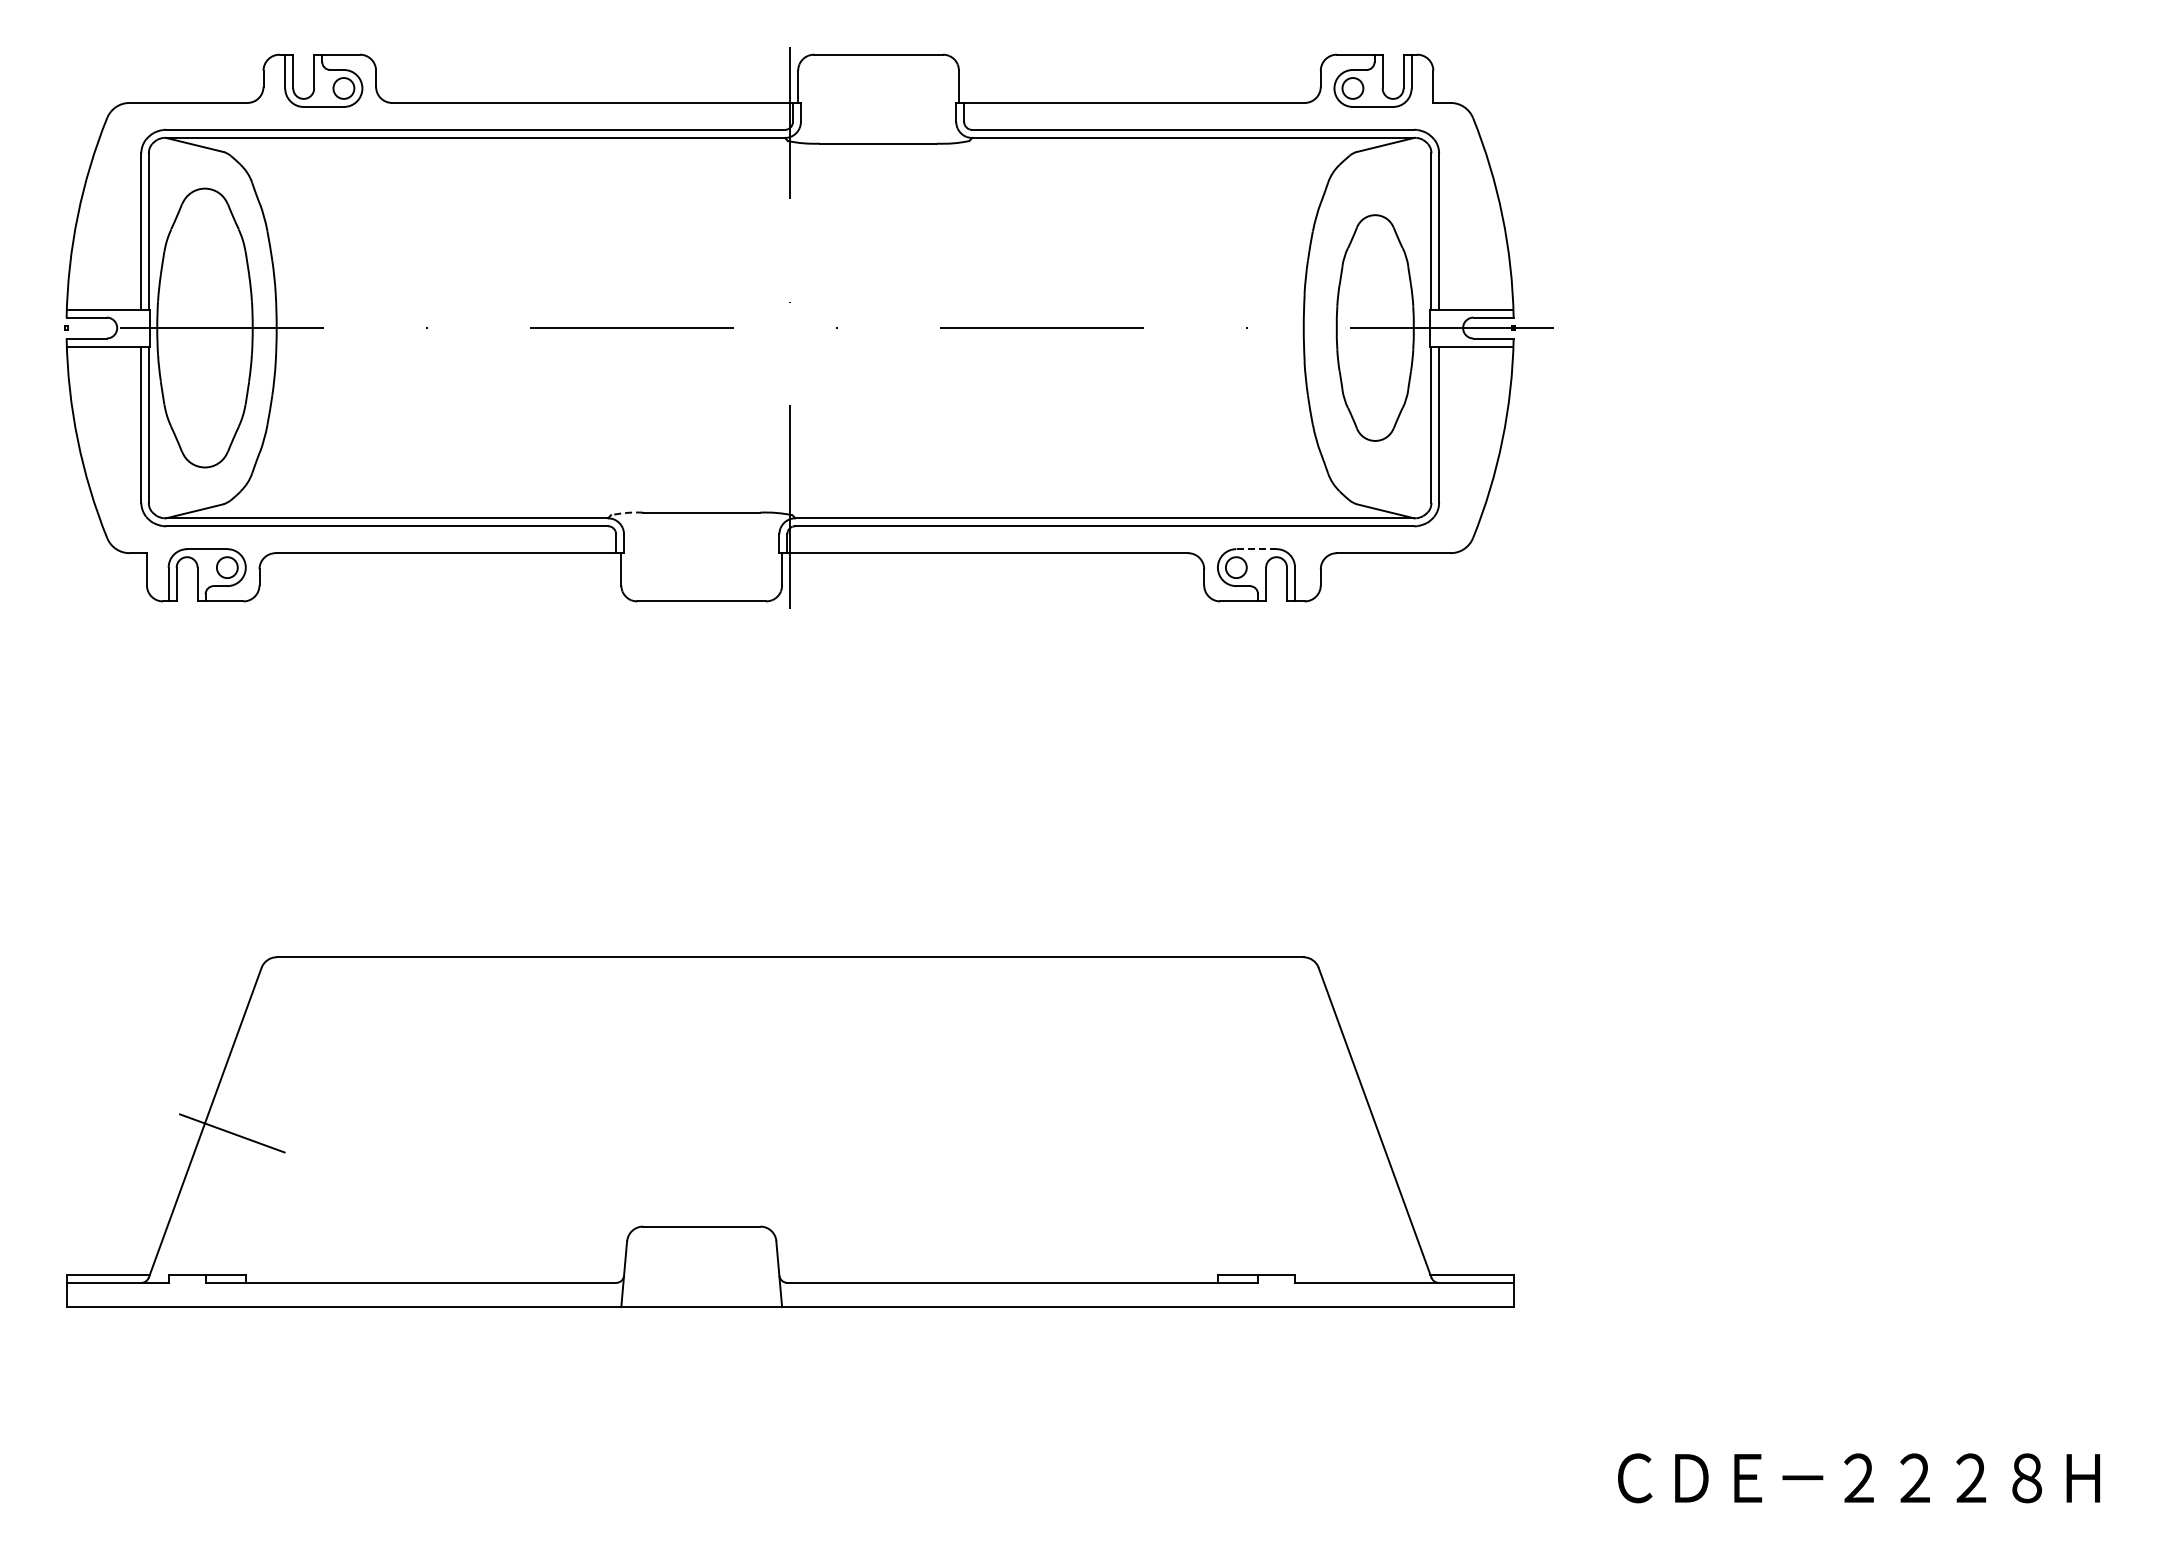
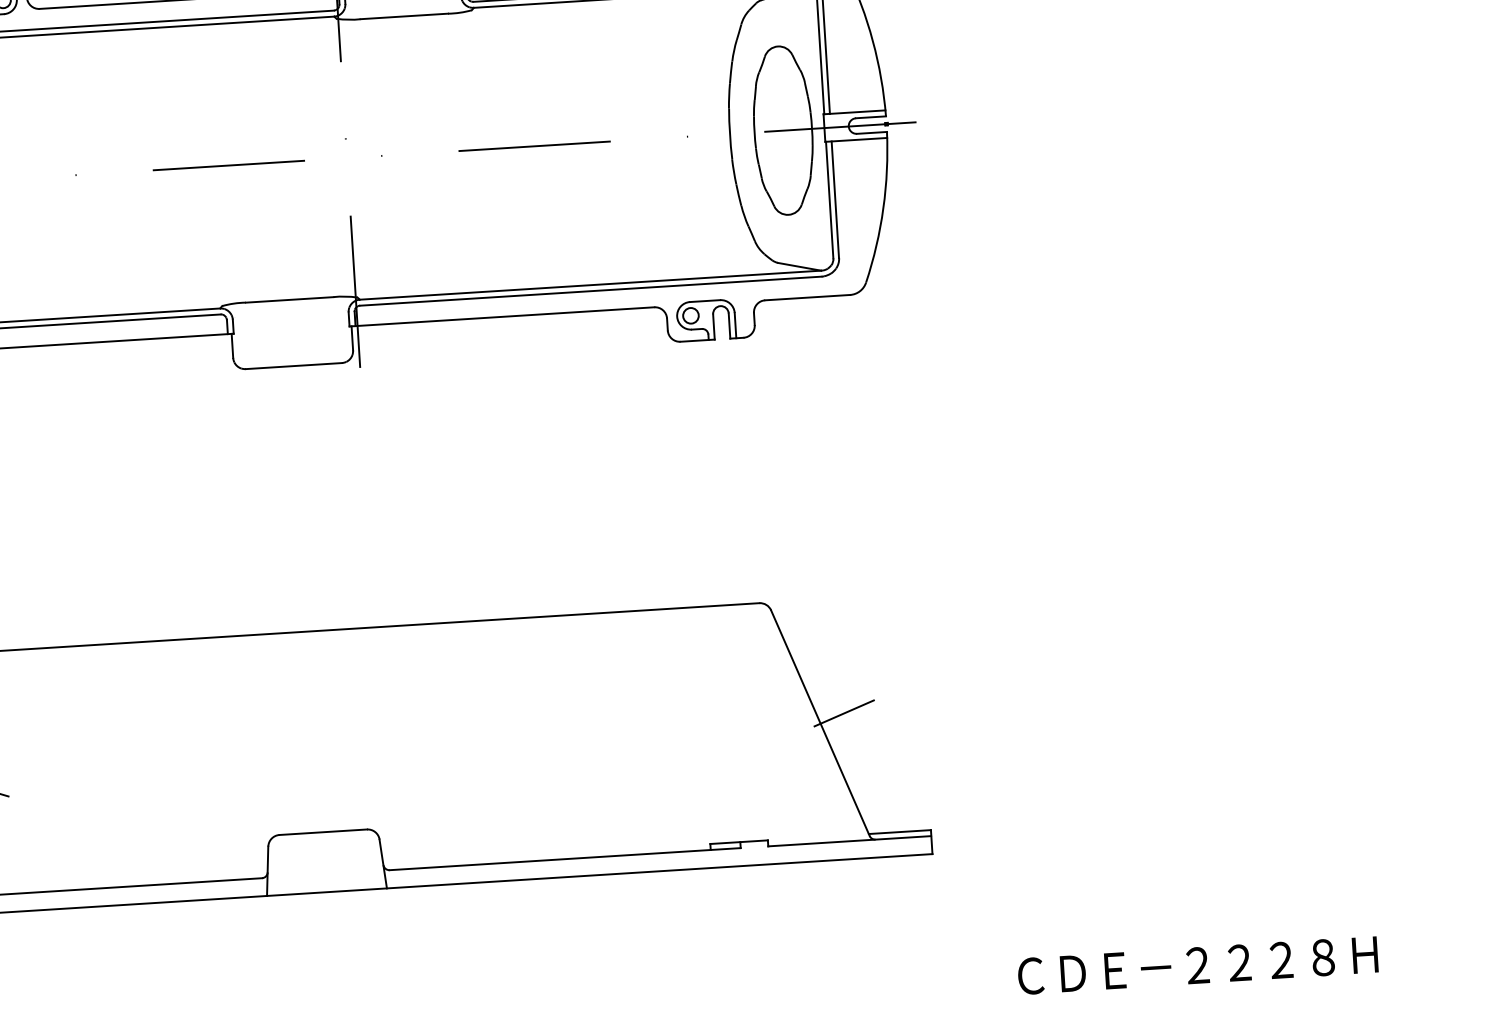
arc: (626, 512) -> (233, 303), dashed -> solid
line: (1255, 549) -> (704, 301), dashed -> solid
line: (1407, 1111) -> (844, 713), added

